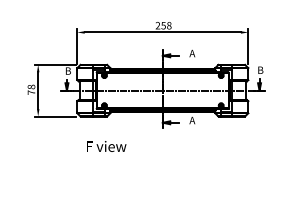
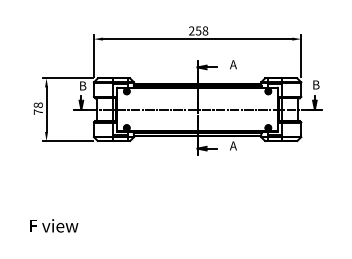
text: (106, 146) -> (54, 225), moved

